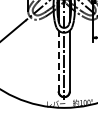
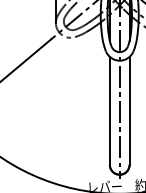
line: (58, 60) -> (109, 109), dashed -> solid

